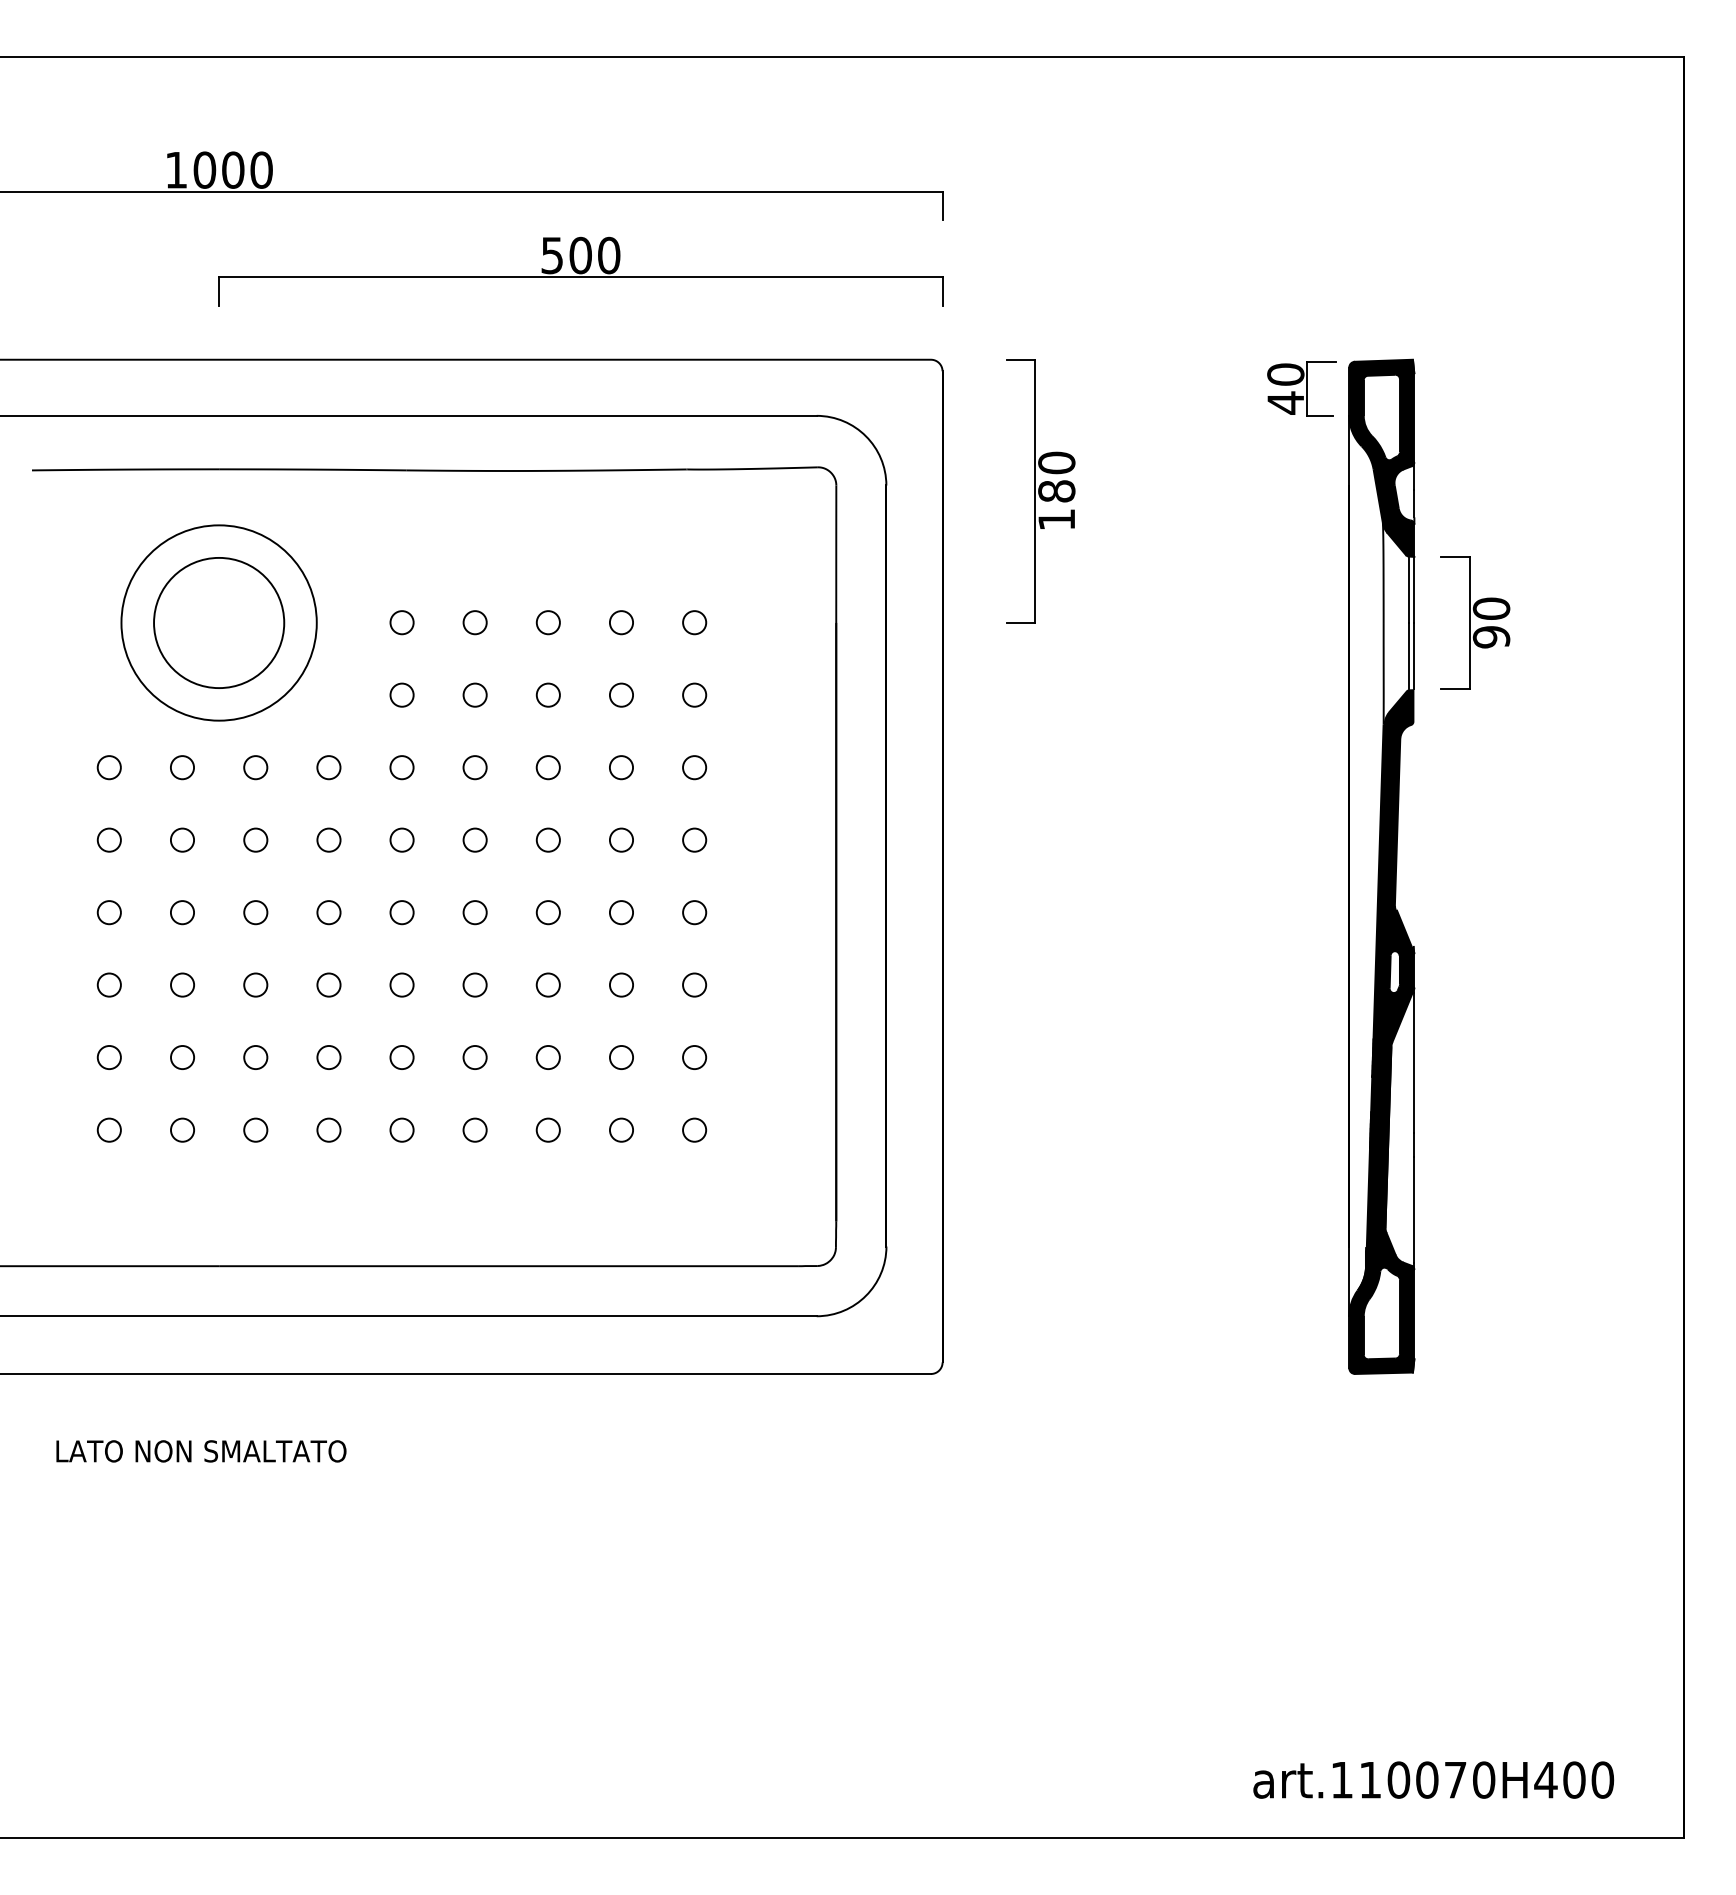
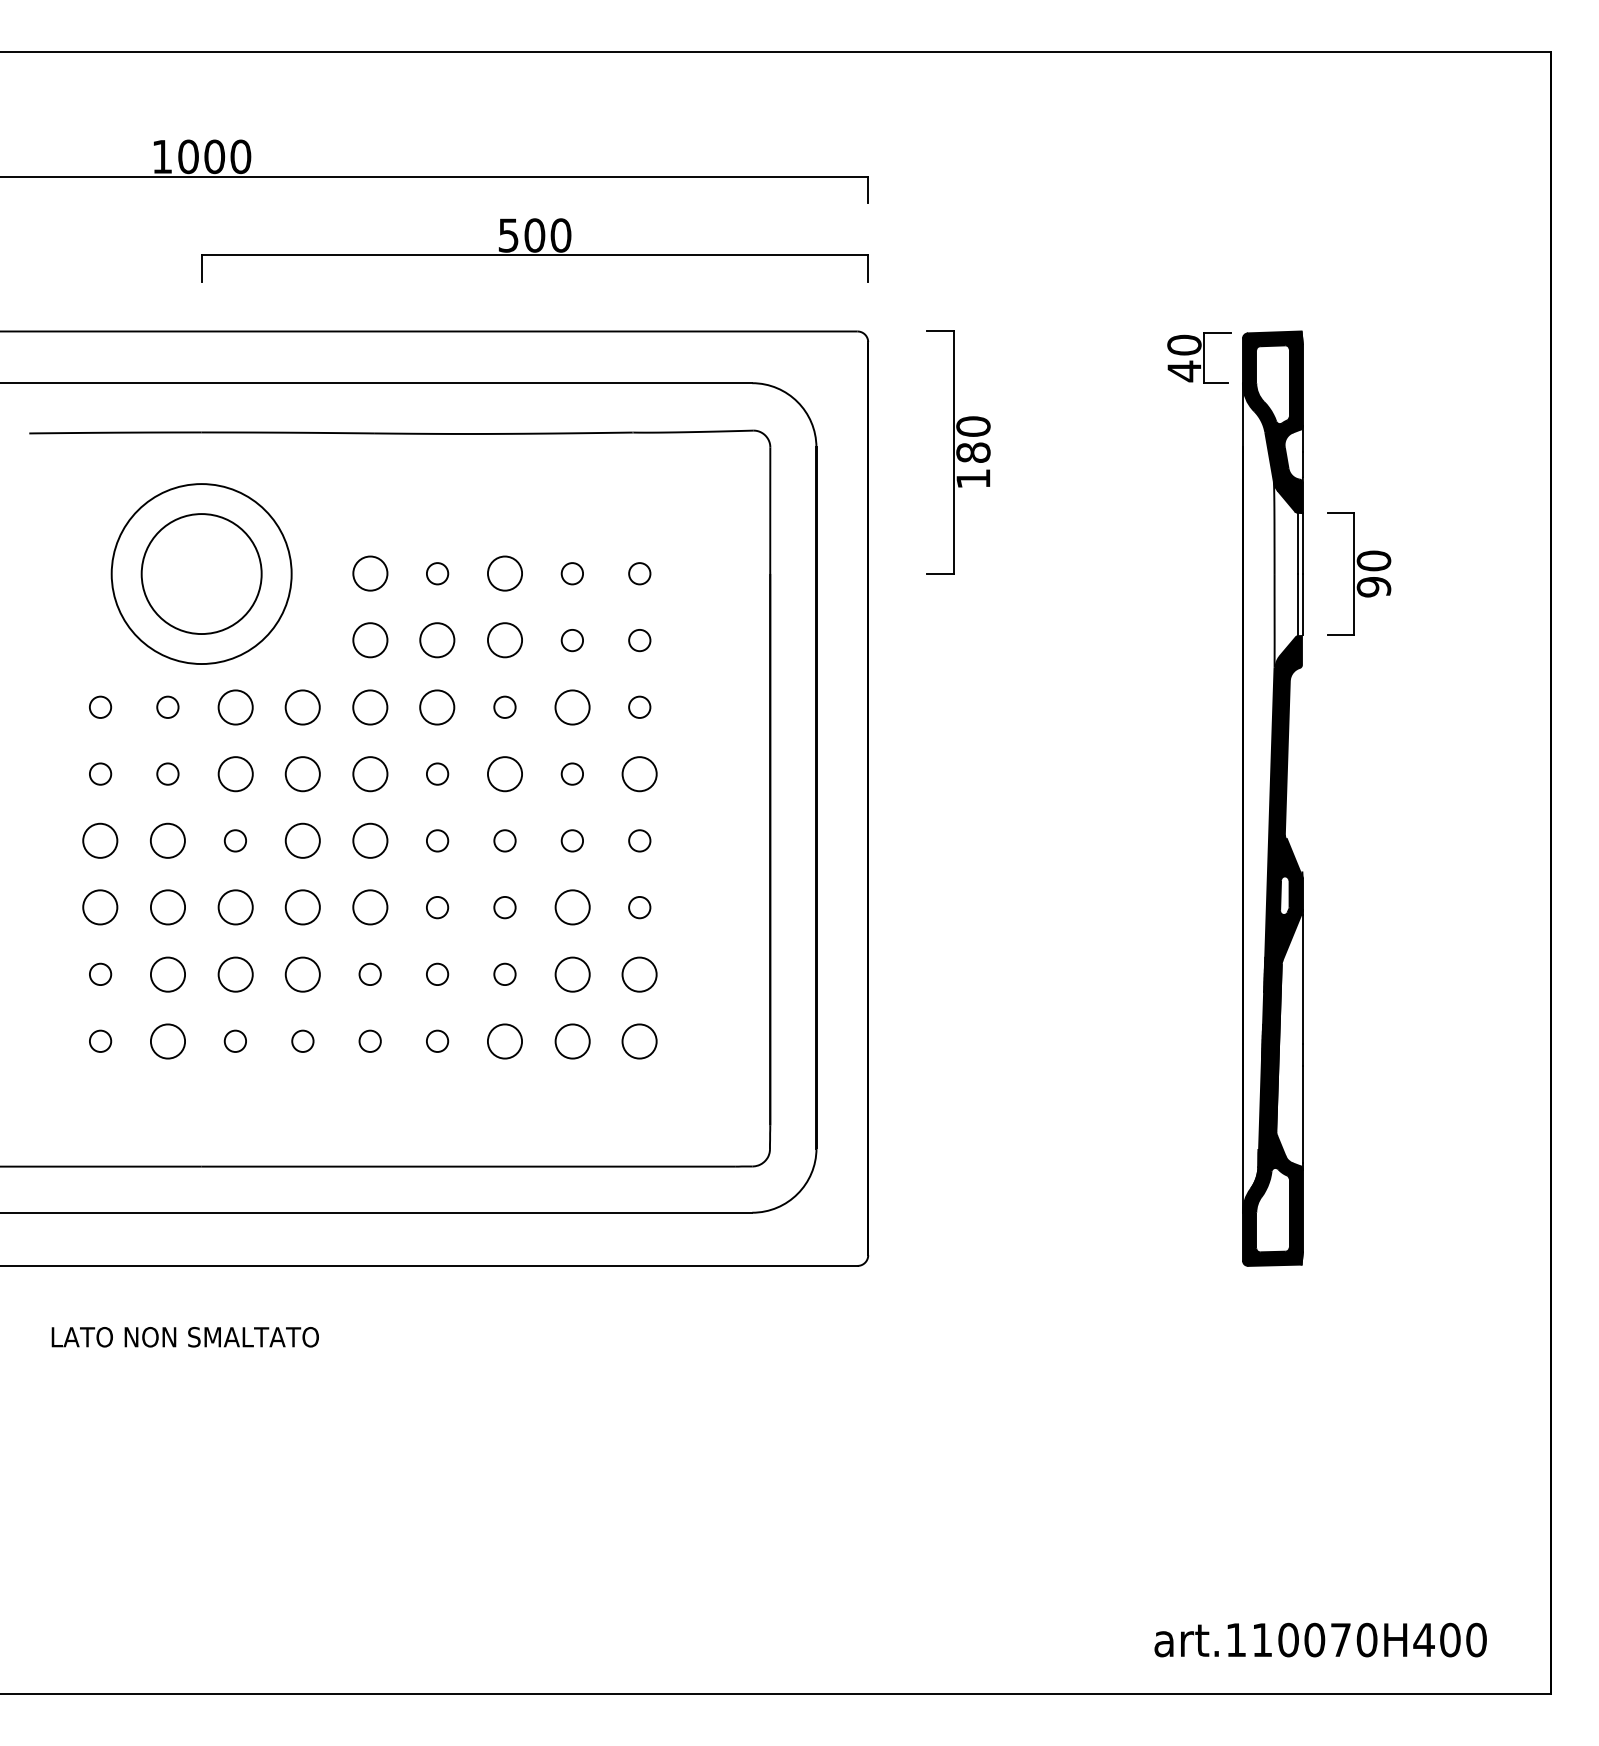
circle: (401, 622) -> (369, 573), size x1.6
circle: (547, 622) -> (504, 573), size x1.6
circle: (401, 695) -> (369, 640), size x1.6
circle: (475, 695) -> (437, 640), size x1.6
circle: (547, 695) -> (504, 640), size x1.6
circle: (254, 766) -> (234, 706), size x1.6
circle: (328, 766) -> (302, 706), size x1.6
circle: (401, 766) -> (369, 706), size x1.6
circle: (475, 766) -> (437, 706), size x1.6
circle: (620, 766) -> (571, 706), size x1.6
circle: (254, 839) -> (234, 773), size x1.6
circle: (328, 839) -> (302, 773), size x1.6
circle: (401, 839) -> (369, 773), size x1.6
circle: (547, 839) -> (504, 773), size x1.6
circle: (694, 839) -> (639, 773), size x1.6
circle: (109, 912) -> (100, 840), size x1.6
circle: (182, 912) -> (167, 840), size x1.6
circle: (328, 912) -> (302, 840), size x1.6
circle: (401, 912) -> (369, 840), size x1.6
circle: (109, 984) -> (100, 907), size x1.6
circle: (182, 984) -> (167, 907), size x1.6
circle: (254, 984) -> (234, 907), size x1.6
circle: (328, 984) -> (302, 907), size x1.6
circle: (401, 984) -> (369, 907), size x1.6
circle: (620, 984) -> (571, 907), size x1.6
circle: (182, 1056) -> (167, 973), size x1.6
circle: (254, 1056) -> (234, 973), size x1.6
circle: (328, 1056) -> (302, 973), size x1.6
circle: (620, 1056) -> (571, 973), size x1.6
circle: (694, 1056) -> (639, 973), size x1.6
circle: (182, 1129) -> (167, 1040), size x1.6
circle: (547, 1129) -> (504, 1040), size x1.6
circle: (620, 1129) -> (571, 1040), size x1.6
circle: (694, 1129) -> (639, 1040), size x1.6

